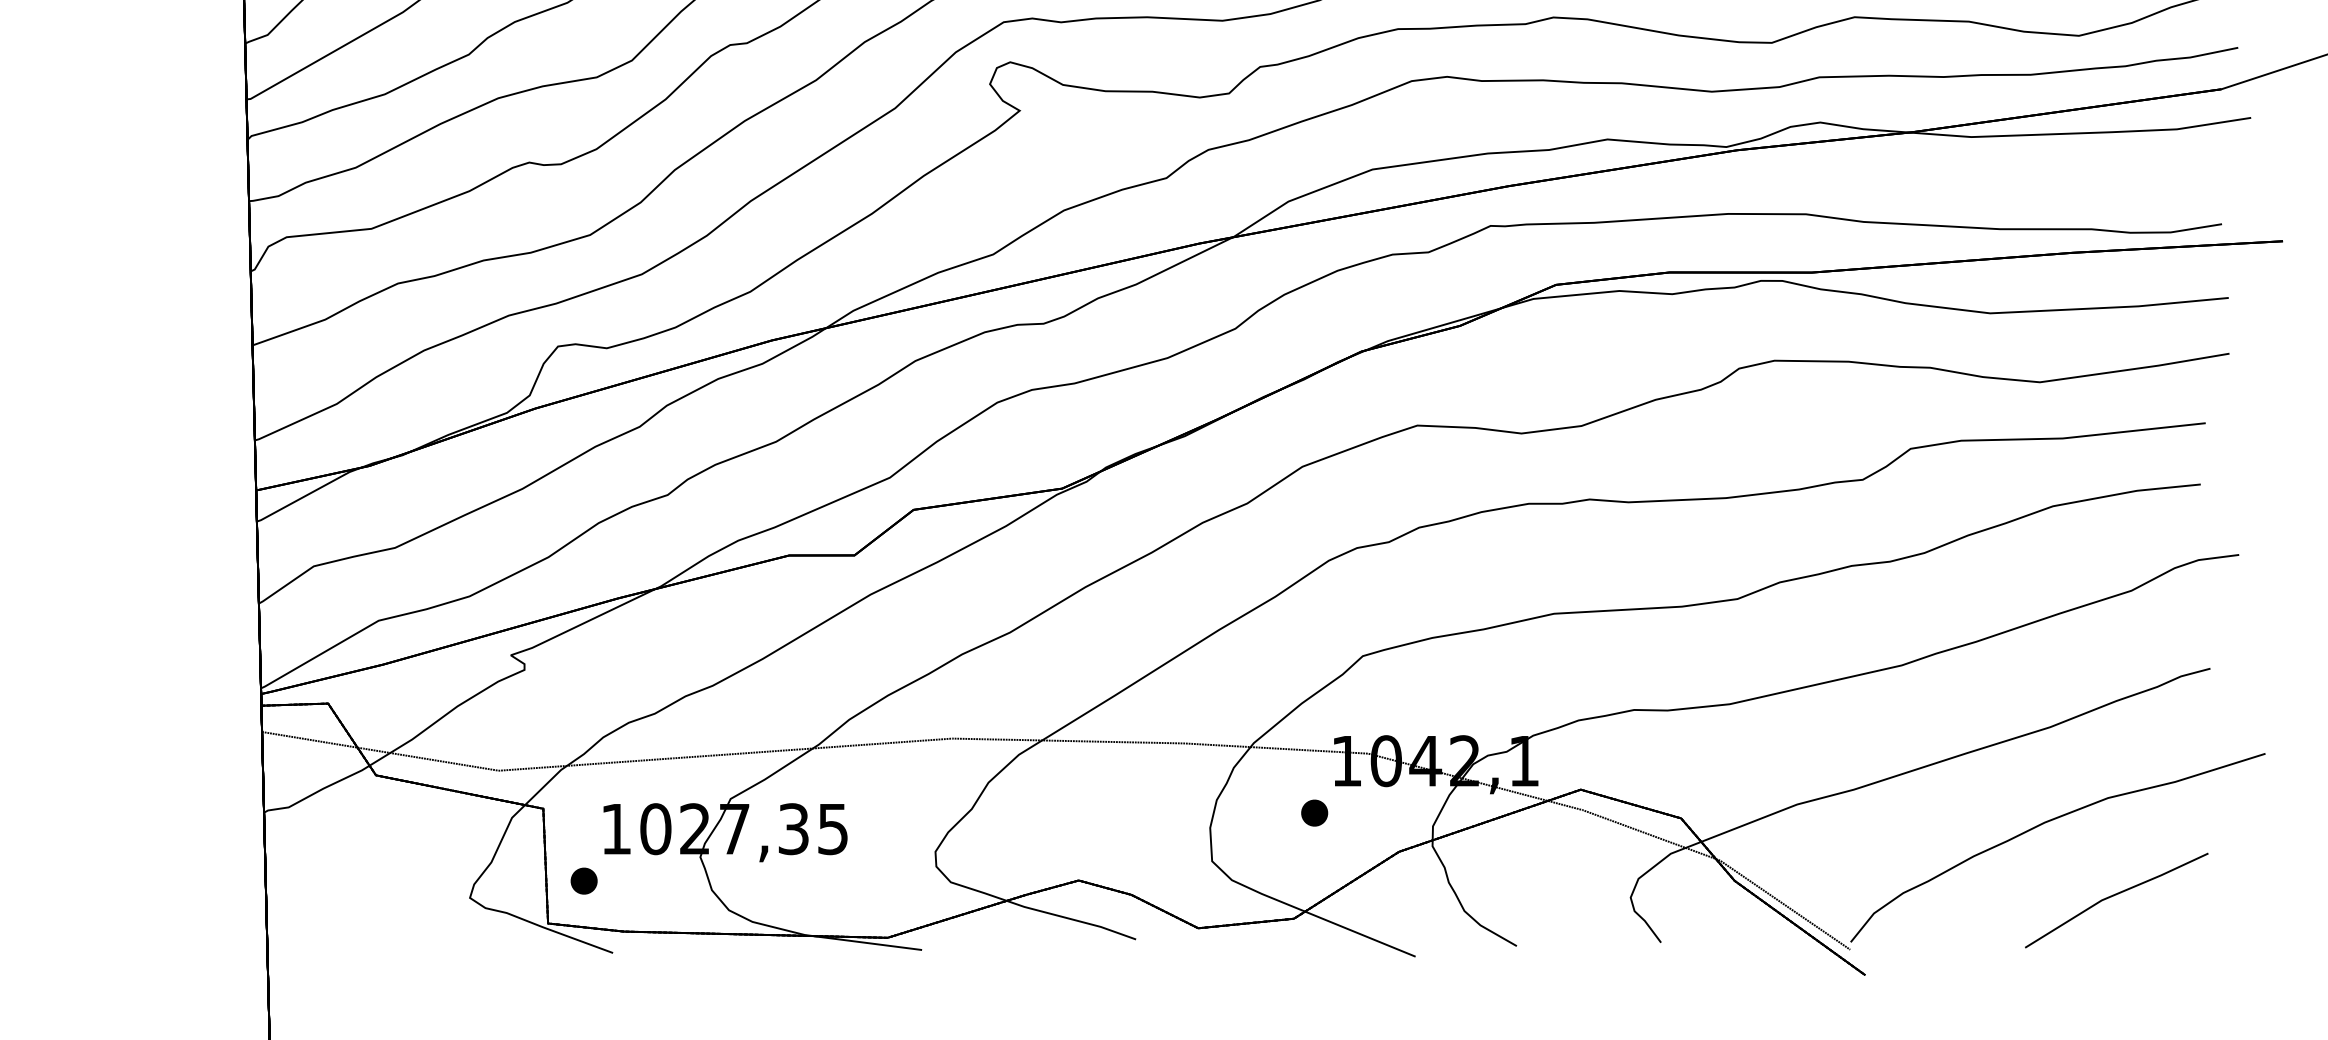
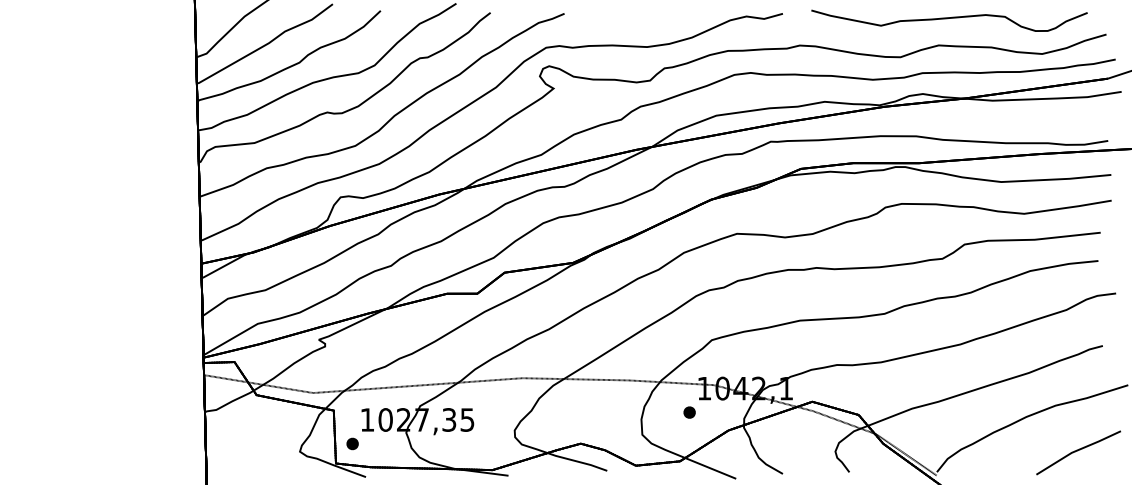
part: (2116, 899) -> (1078, 452), moved

